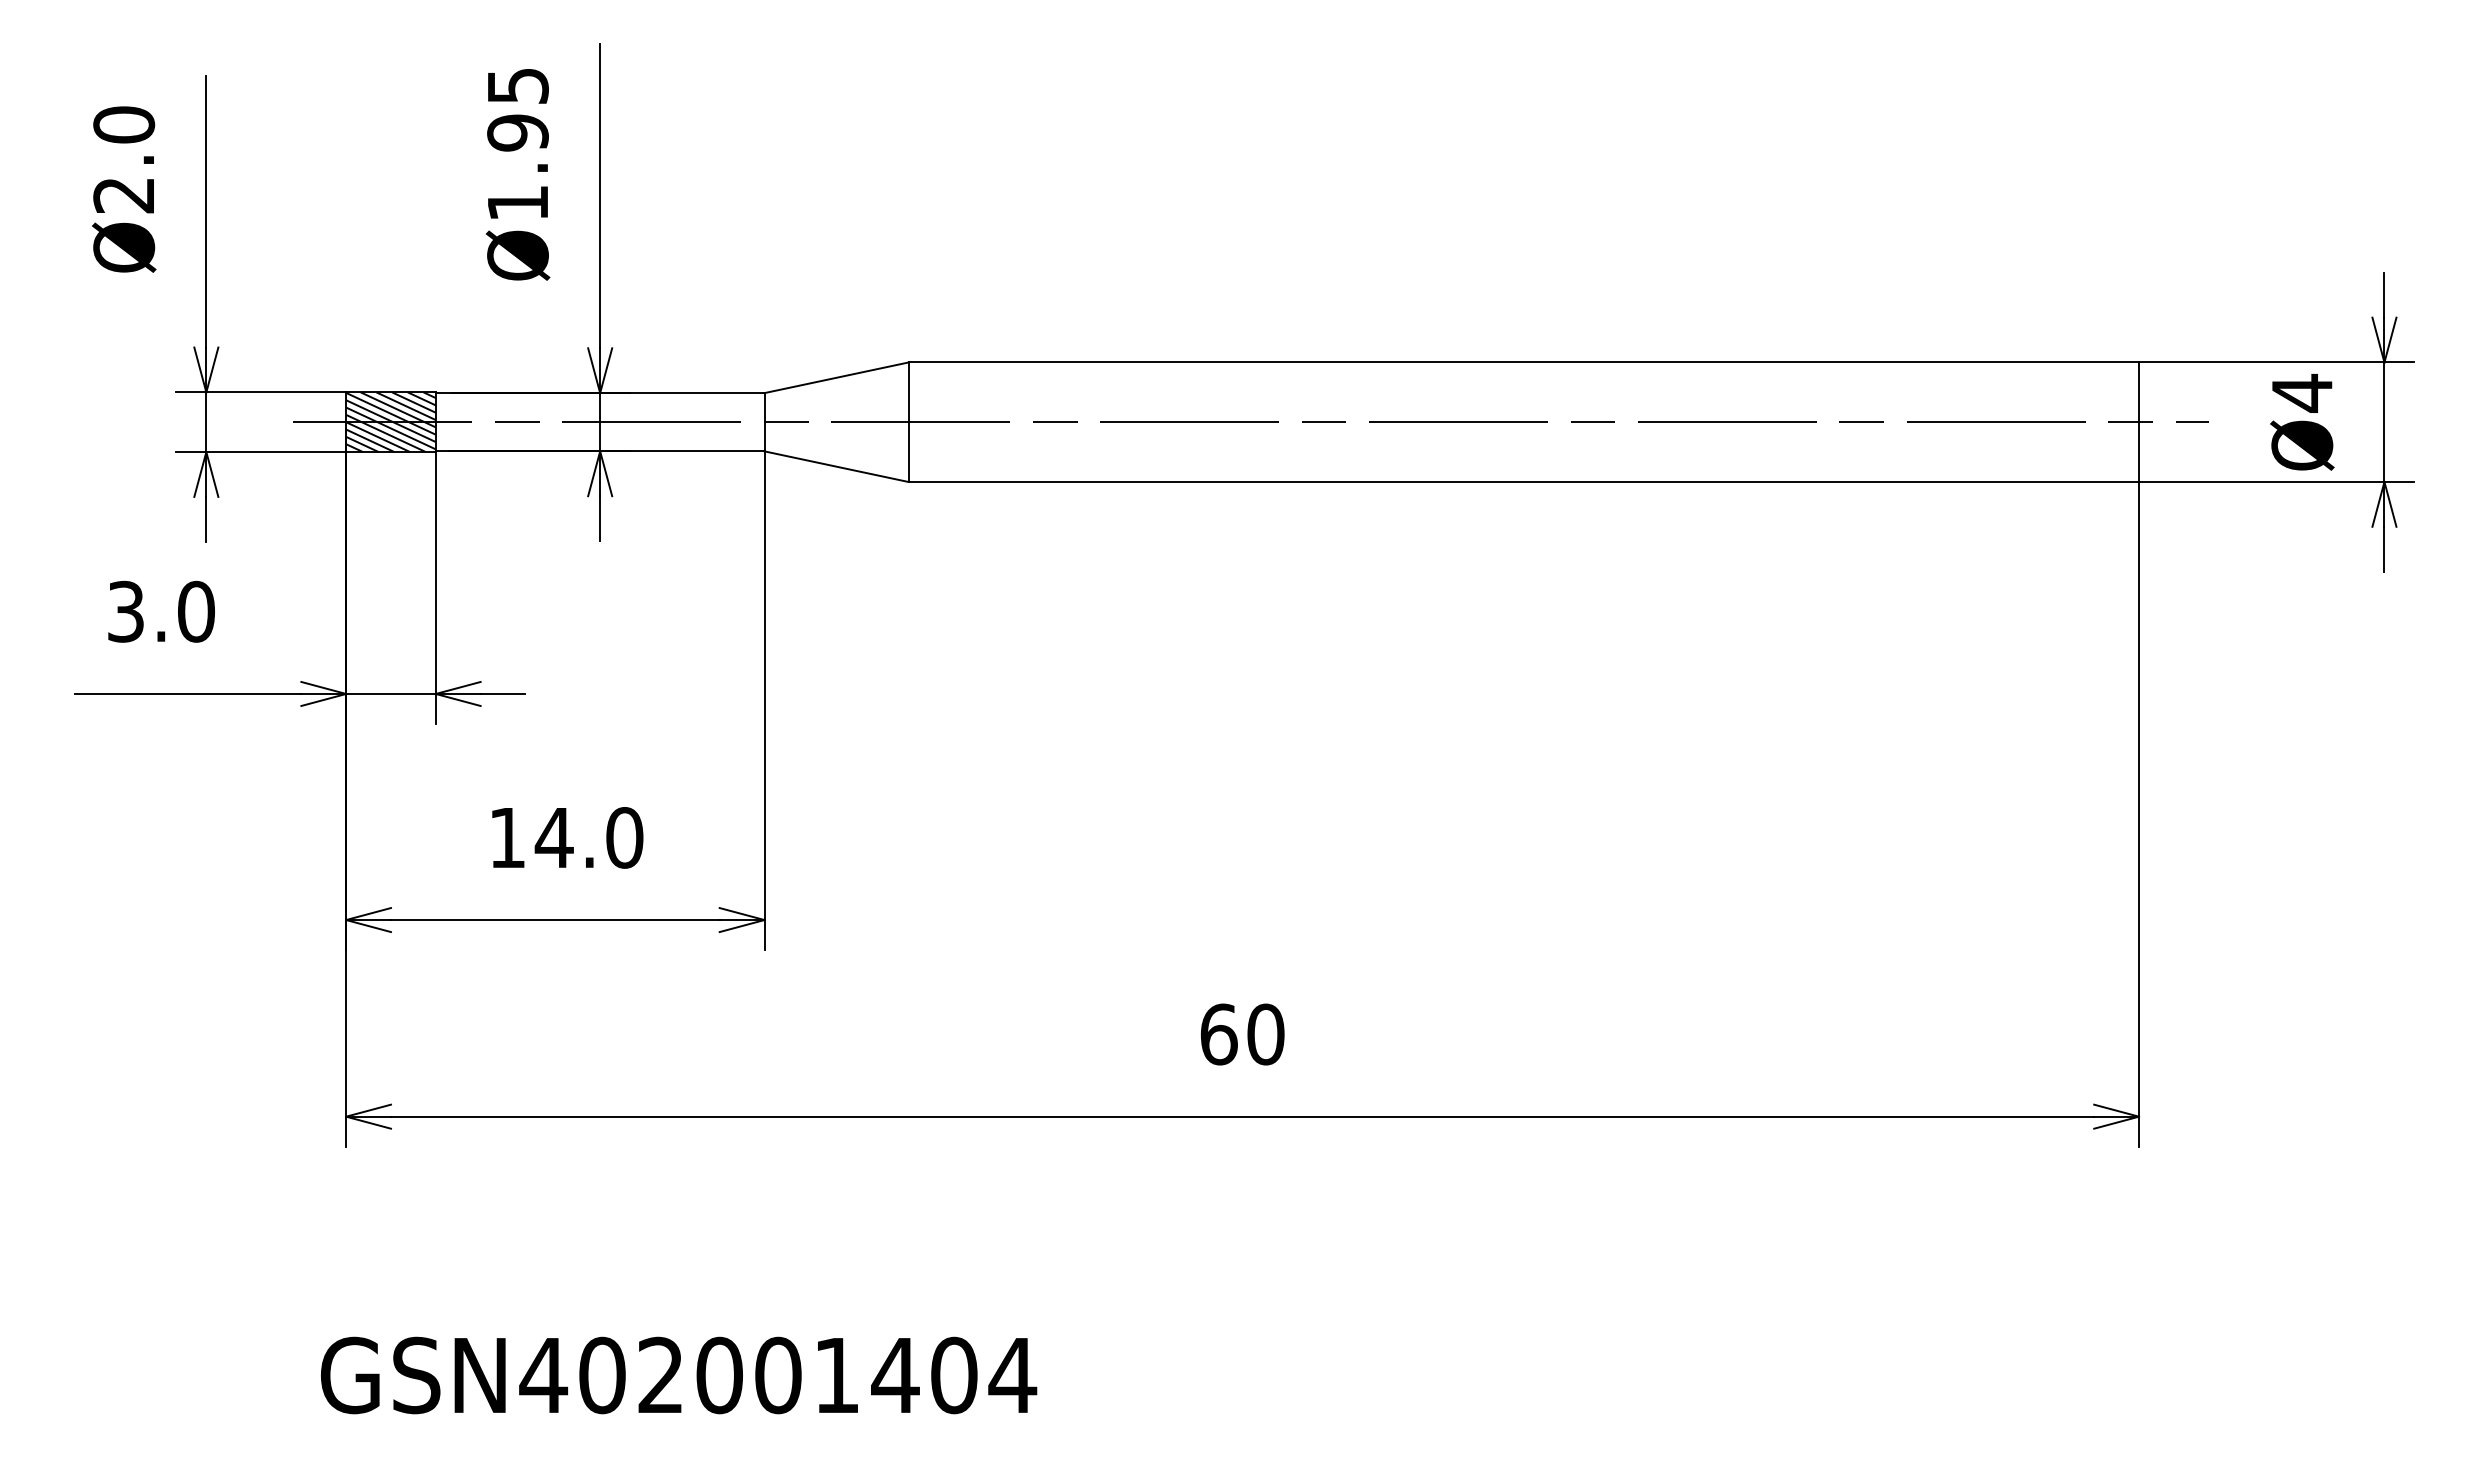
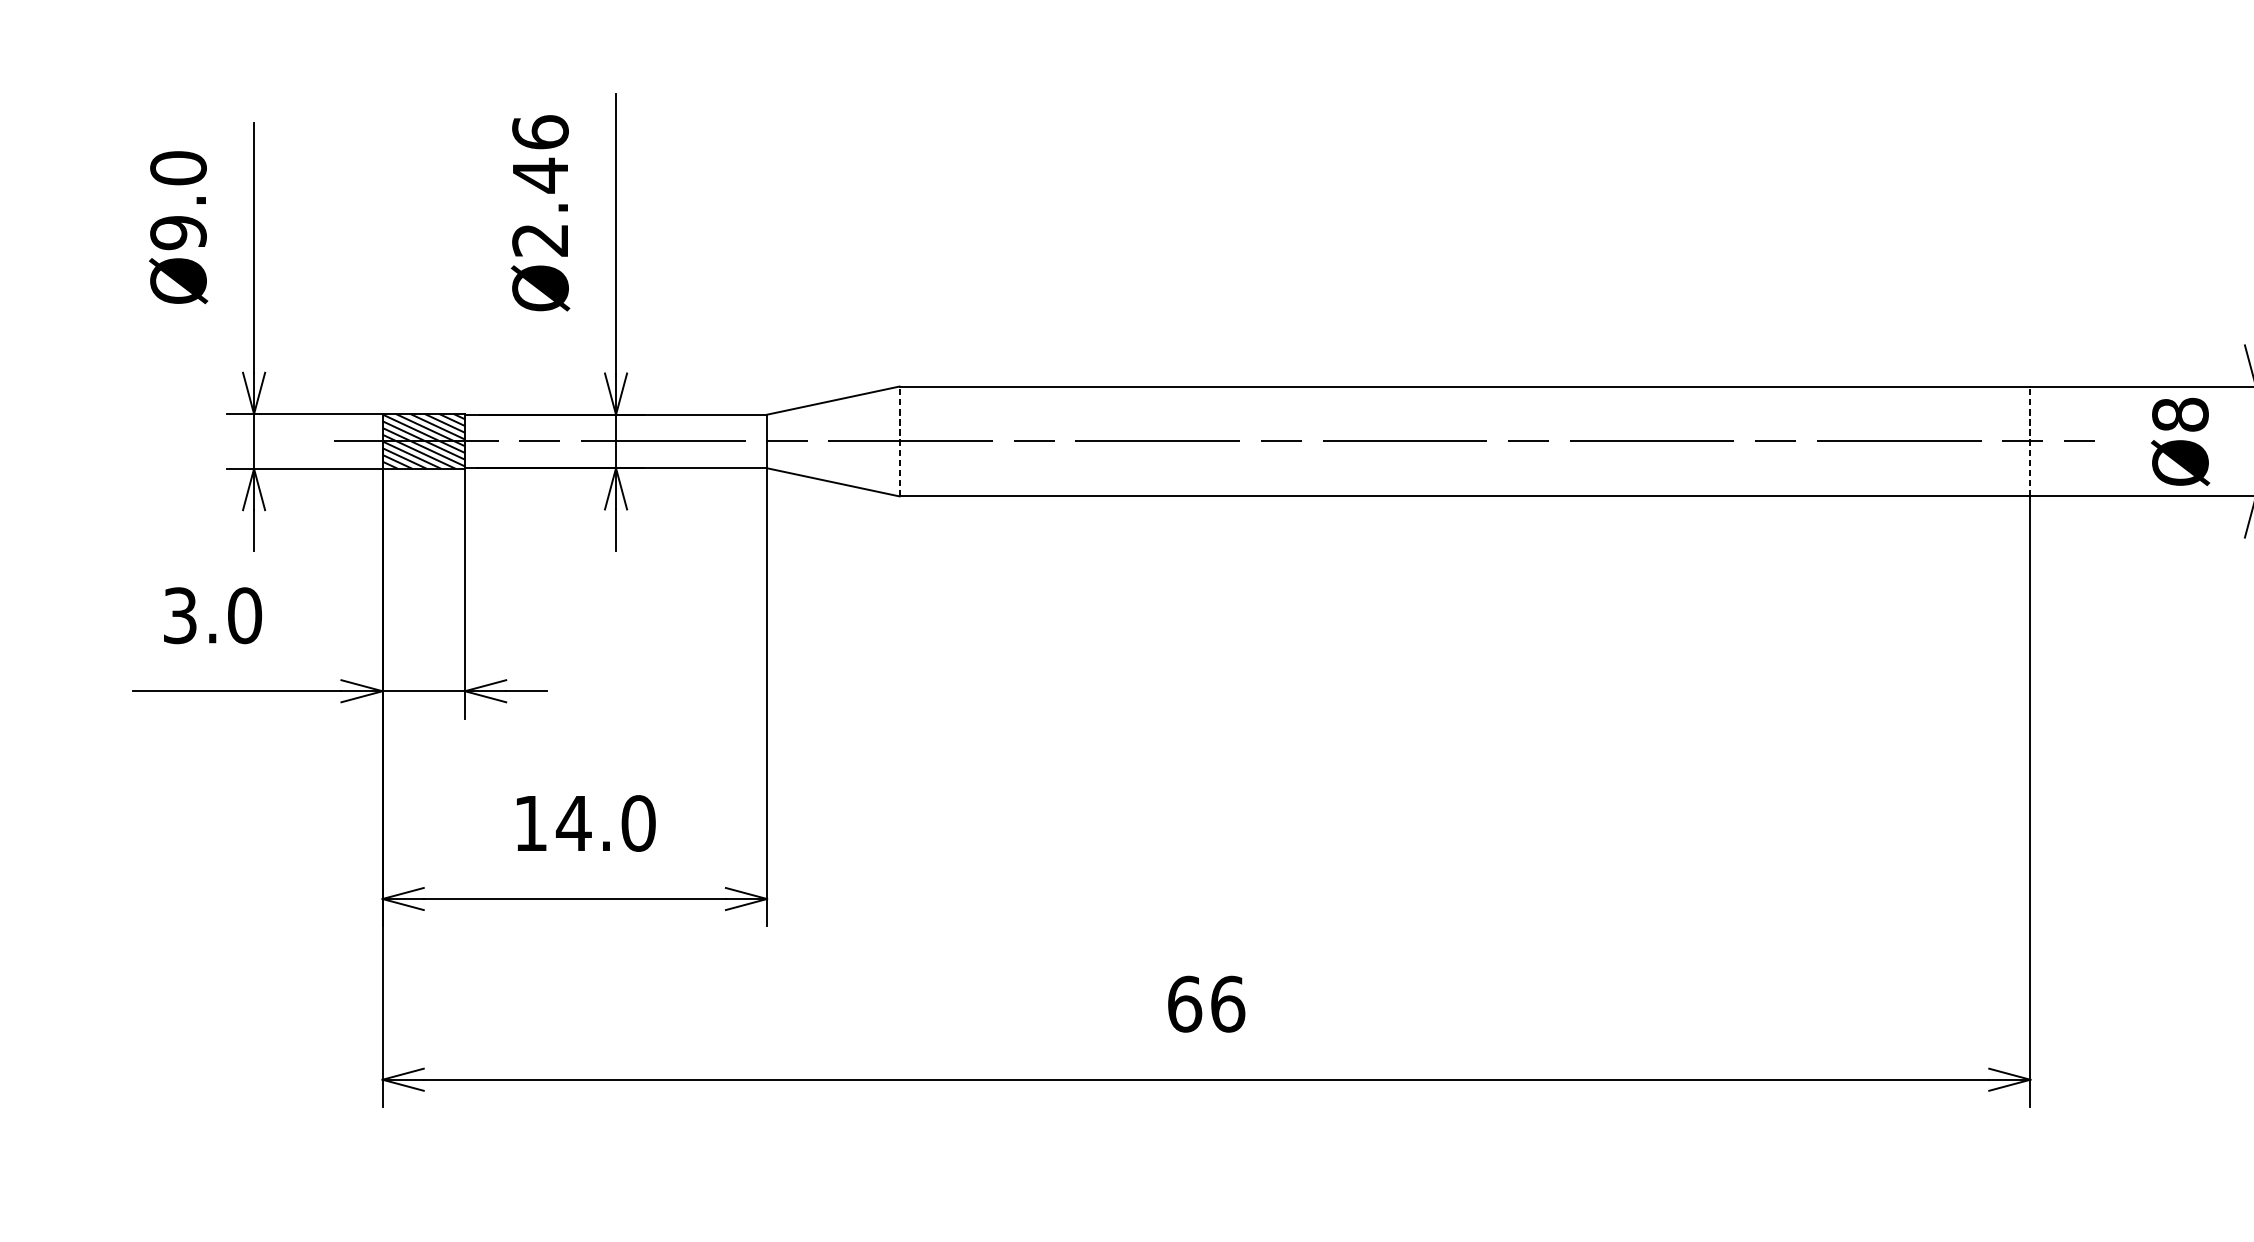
text: (517, 144) -> (540, 186), Ø1.95 -> Ø2.46
text: (124, 195) -> (178, 233), Ø2.0 -> Ø9.0
text: (2302, 392) -> (2180, 414), Ø4 -> Ø8
line: (908, 422) -> (899, 441), solid -> dashed
line: (2139, 422) -> (2030, 441), solid -> dashed
text: (1265, 1034) -> (1227, 1004), 60 -> 66

